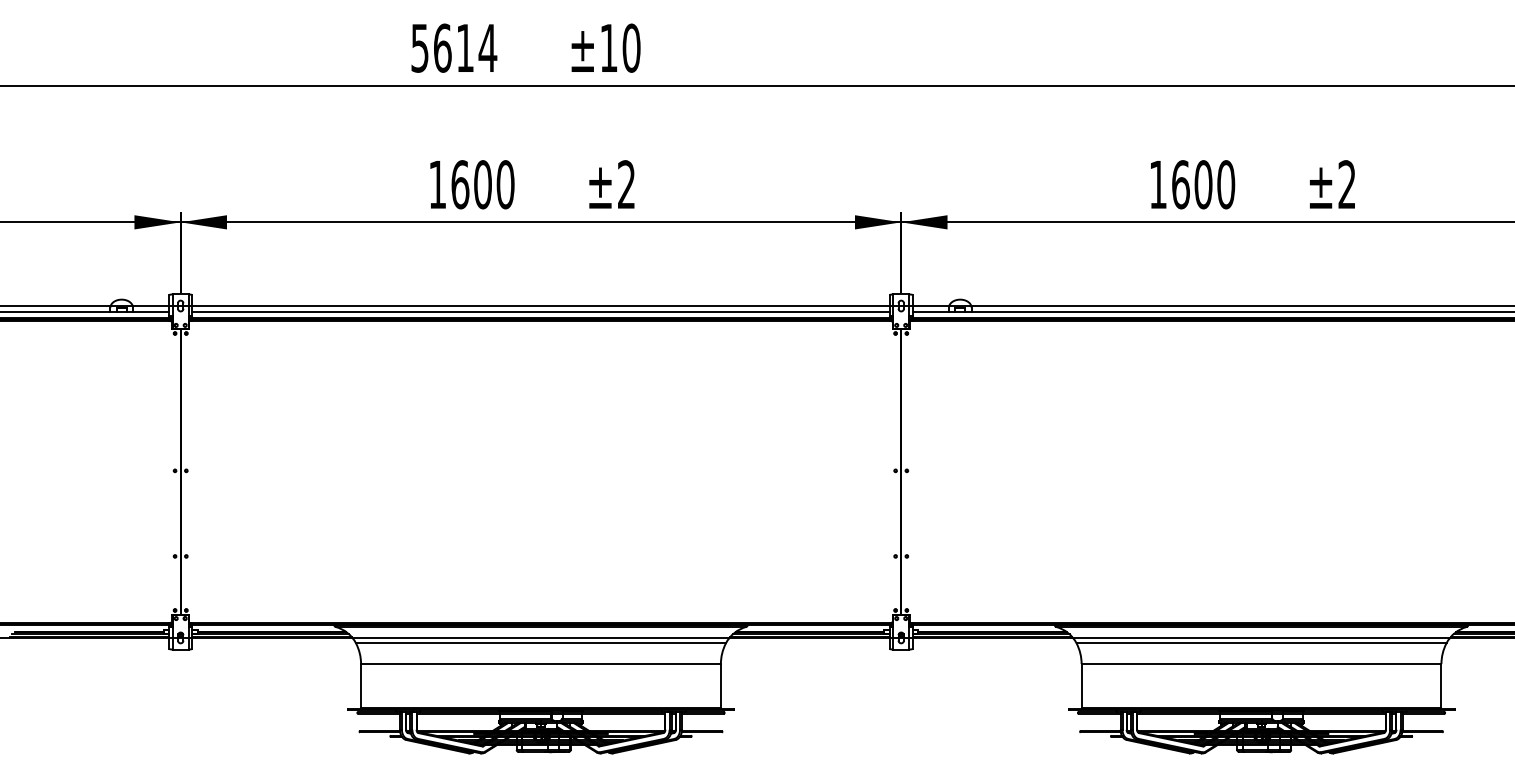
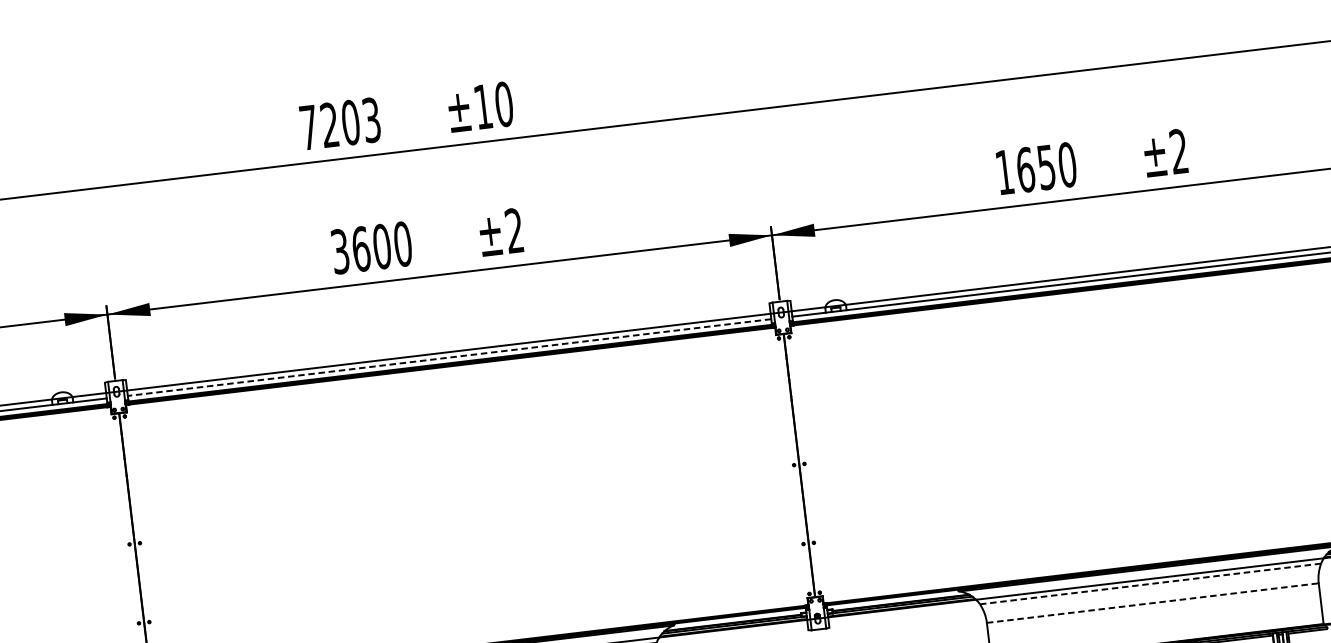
text: (454, 47) -> (340, 123), 5614 -> 7203
text: (437, 184) -> (340, 251), 1600 -> 3600
text: (1203, 184) -> (1046, 167), 1600 -> 1650
line: (540, 311) -> (449, 357), solid -> dashed
line: (1261, 643) -> (1150, 584), solid -> dashed
line: (1261, 664) -> (1152, 603), solid -> dashed

